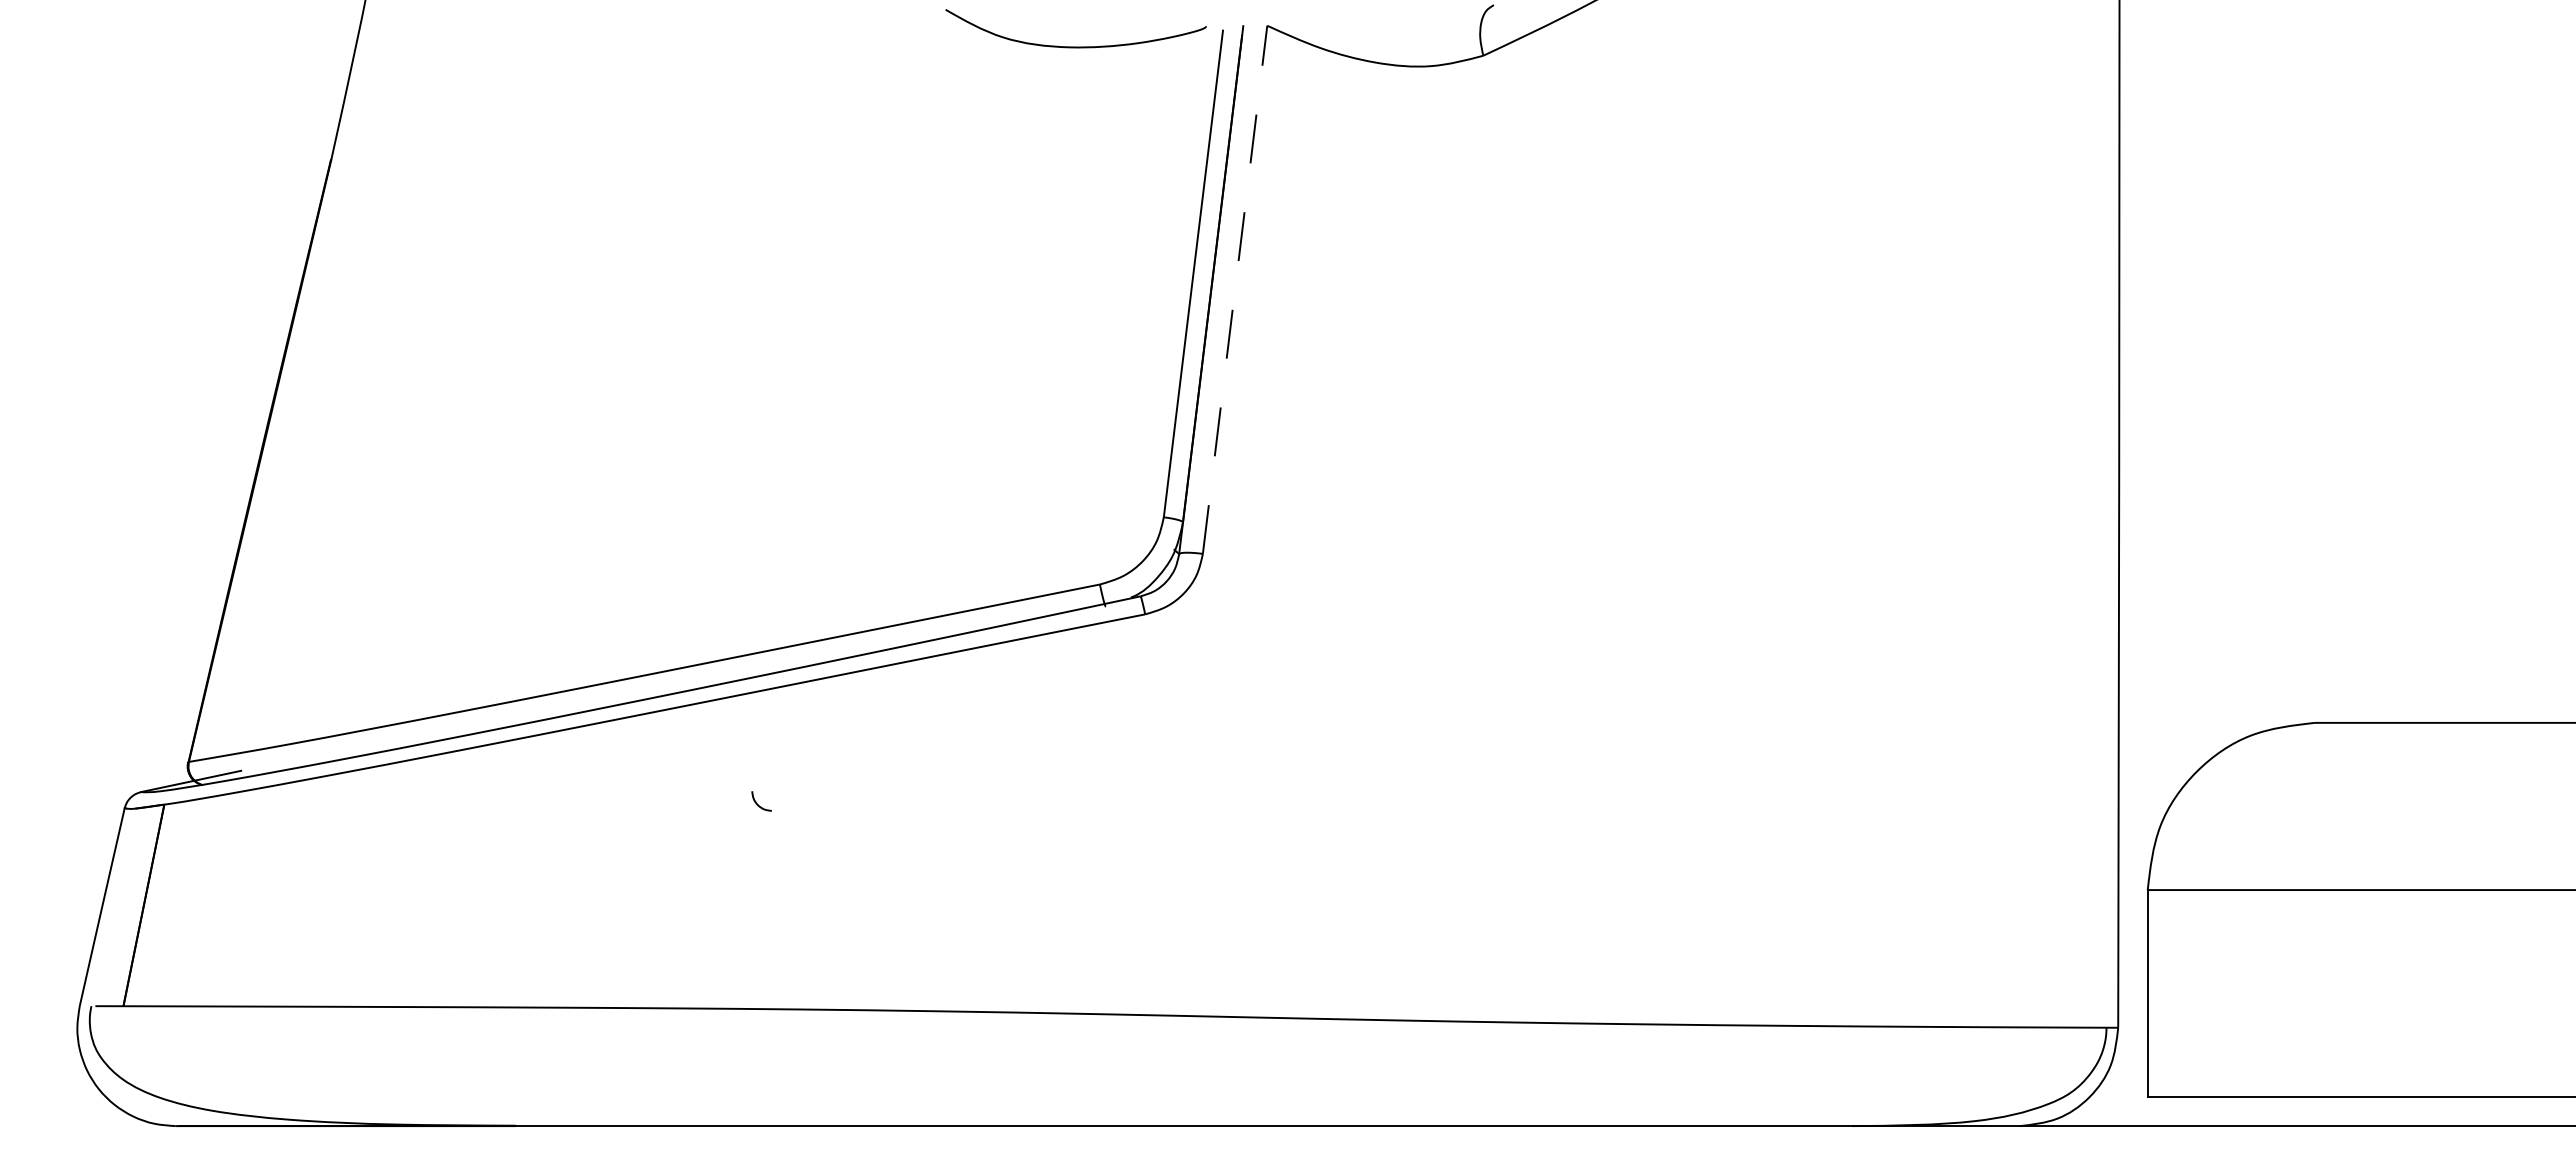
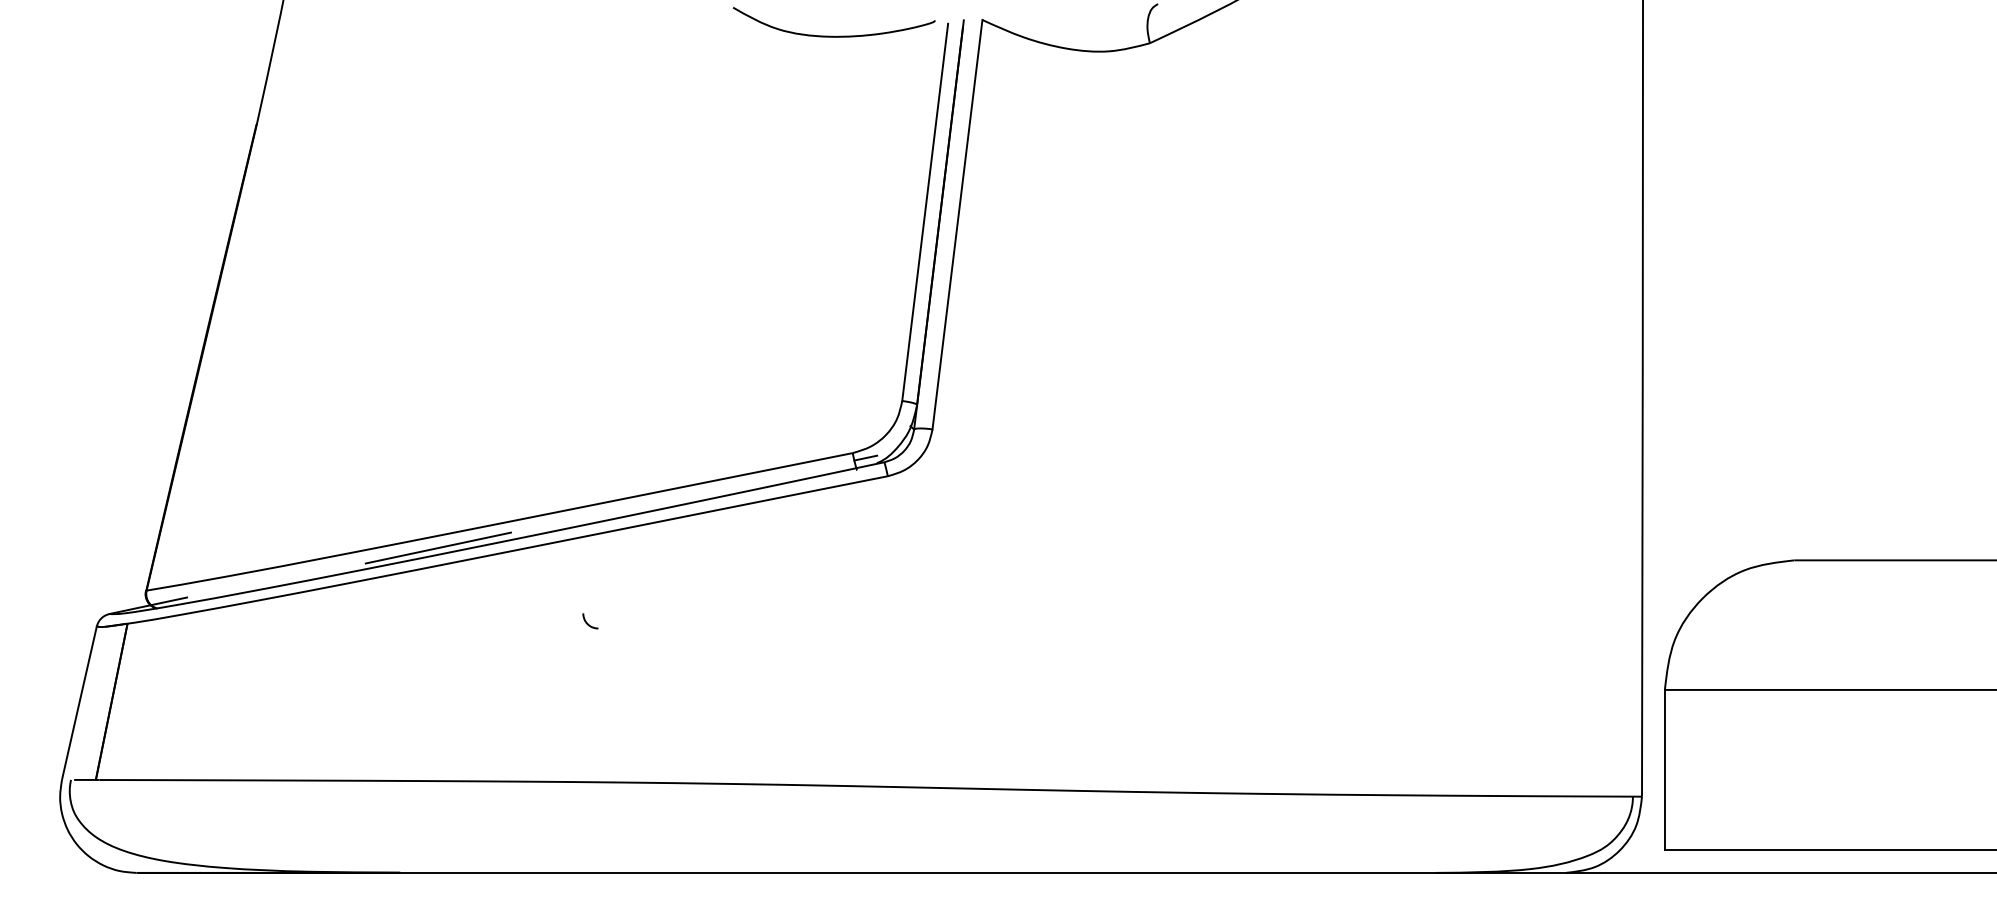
line: (1235, 289) -> (957, 224), dashed -> solid
line: (1116, 590) -> (865, 457), added
line: (565, 706) -> (438, 547), added

